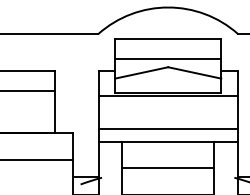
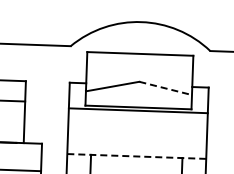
line: (168, 58) -> (139, 73), removed
line: (195, 73) -> (166, 89), solid -> dashed
line: (167, 129) -> (136, 144), removed
line: (168, 141) -> (137, 156), solid -> dashed

